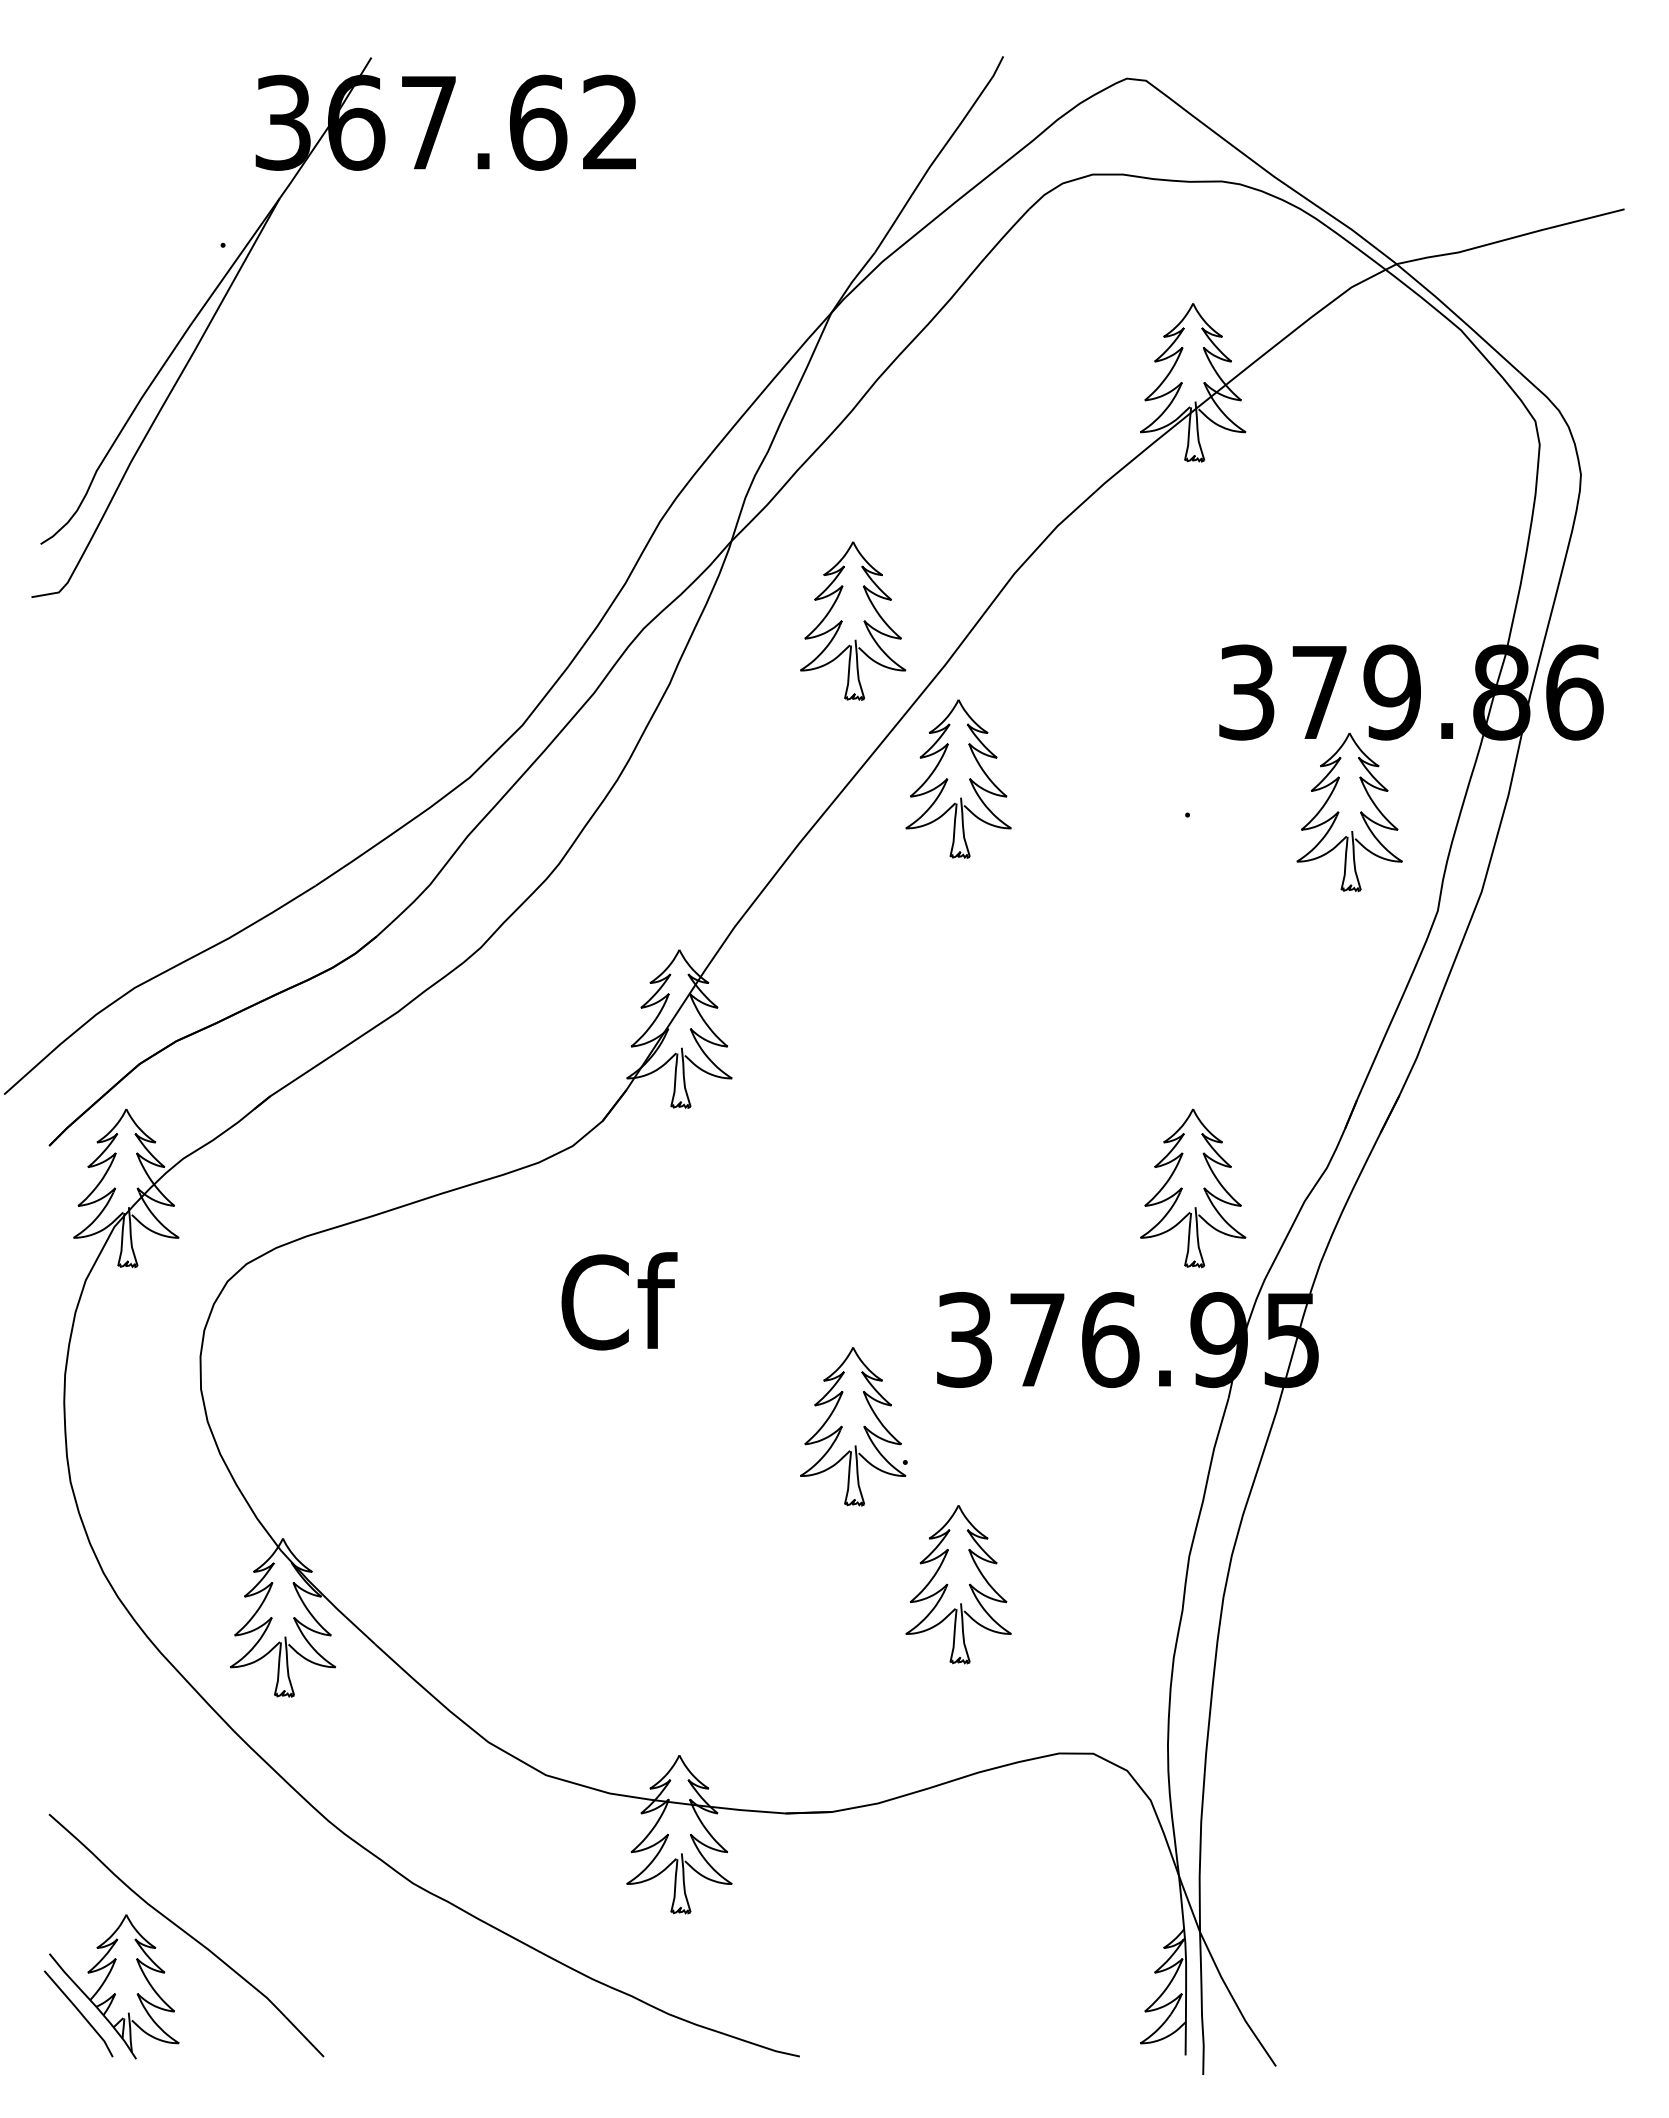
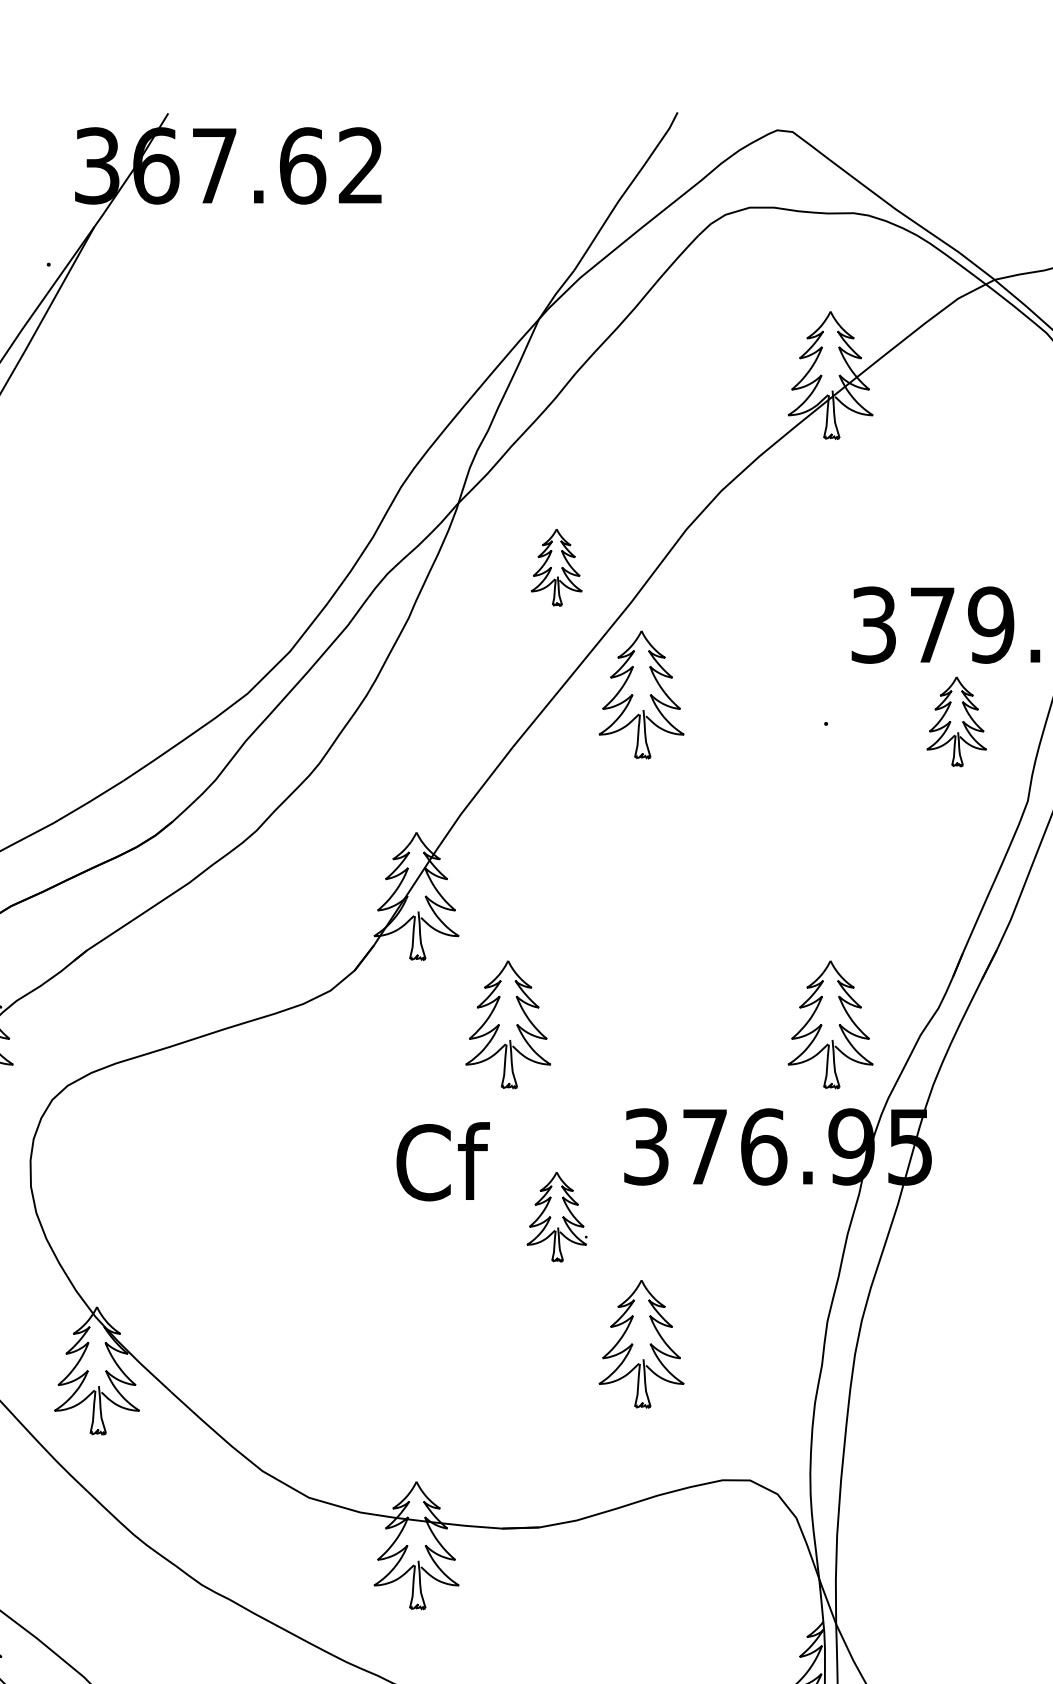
part: (853, 620) -> (556, 567), size x0.6
part: (1349, 812) -> (956, 721), size x0.7
part: (793, 1188) -> (508, 1024), added
text: (619, 1301) -> (443, 1161), moved
part: (853, 1426) -> (556, 1216), size x0.7

